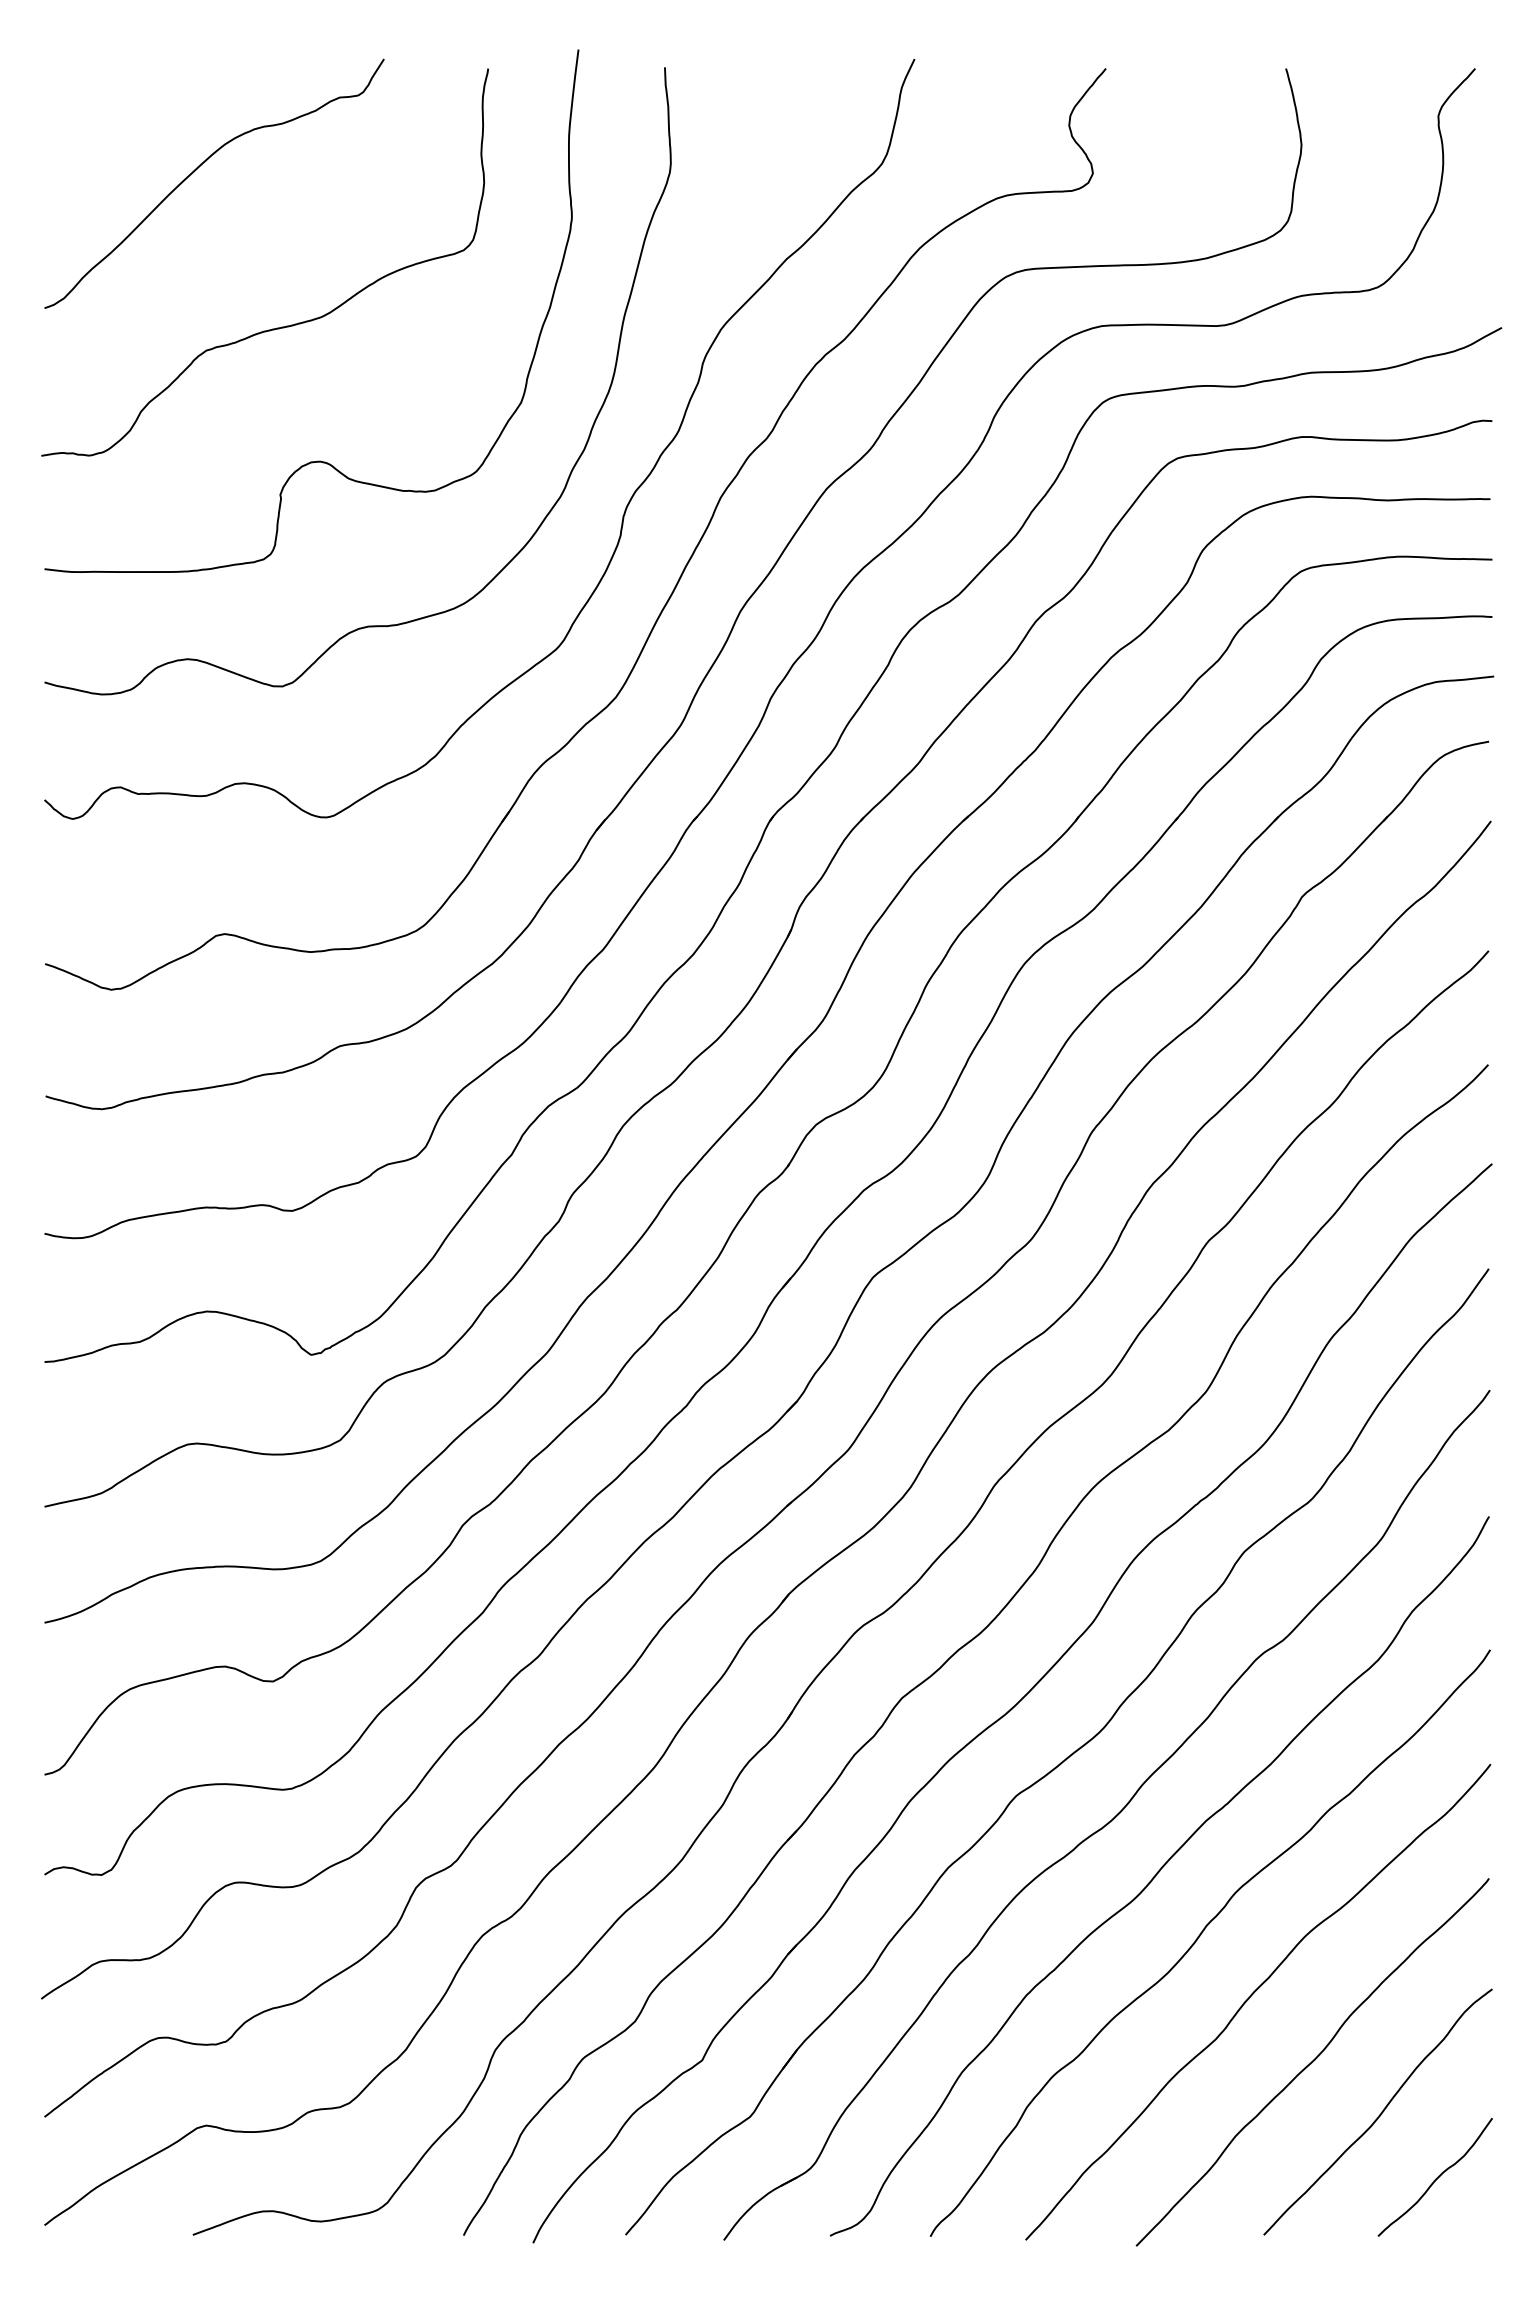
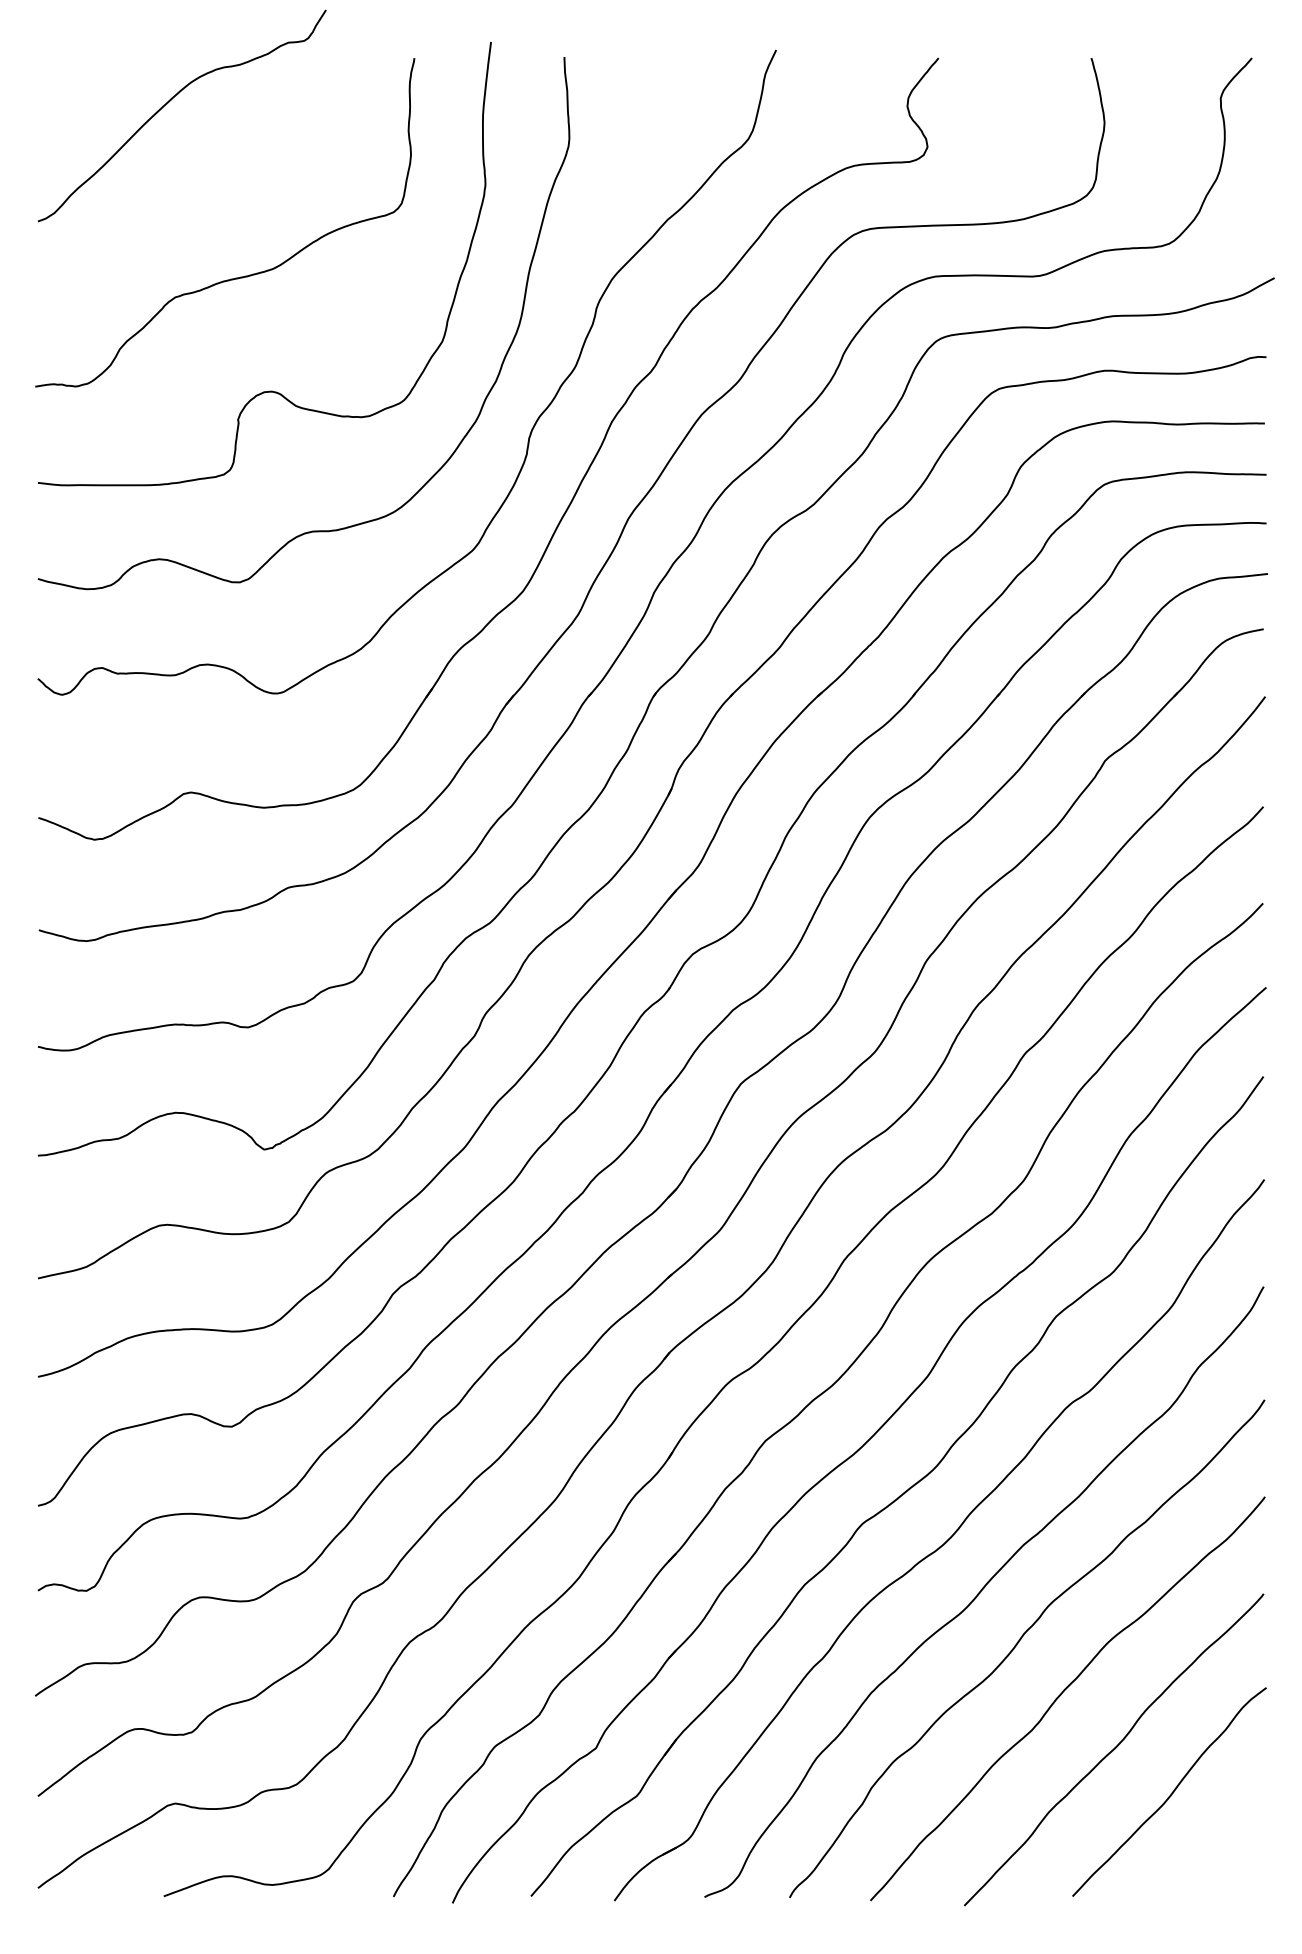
curve: (199, 168) -> (169, 102), moved
curve: (1435, 2178) -> (1218, 1848), removed

